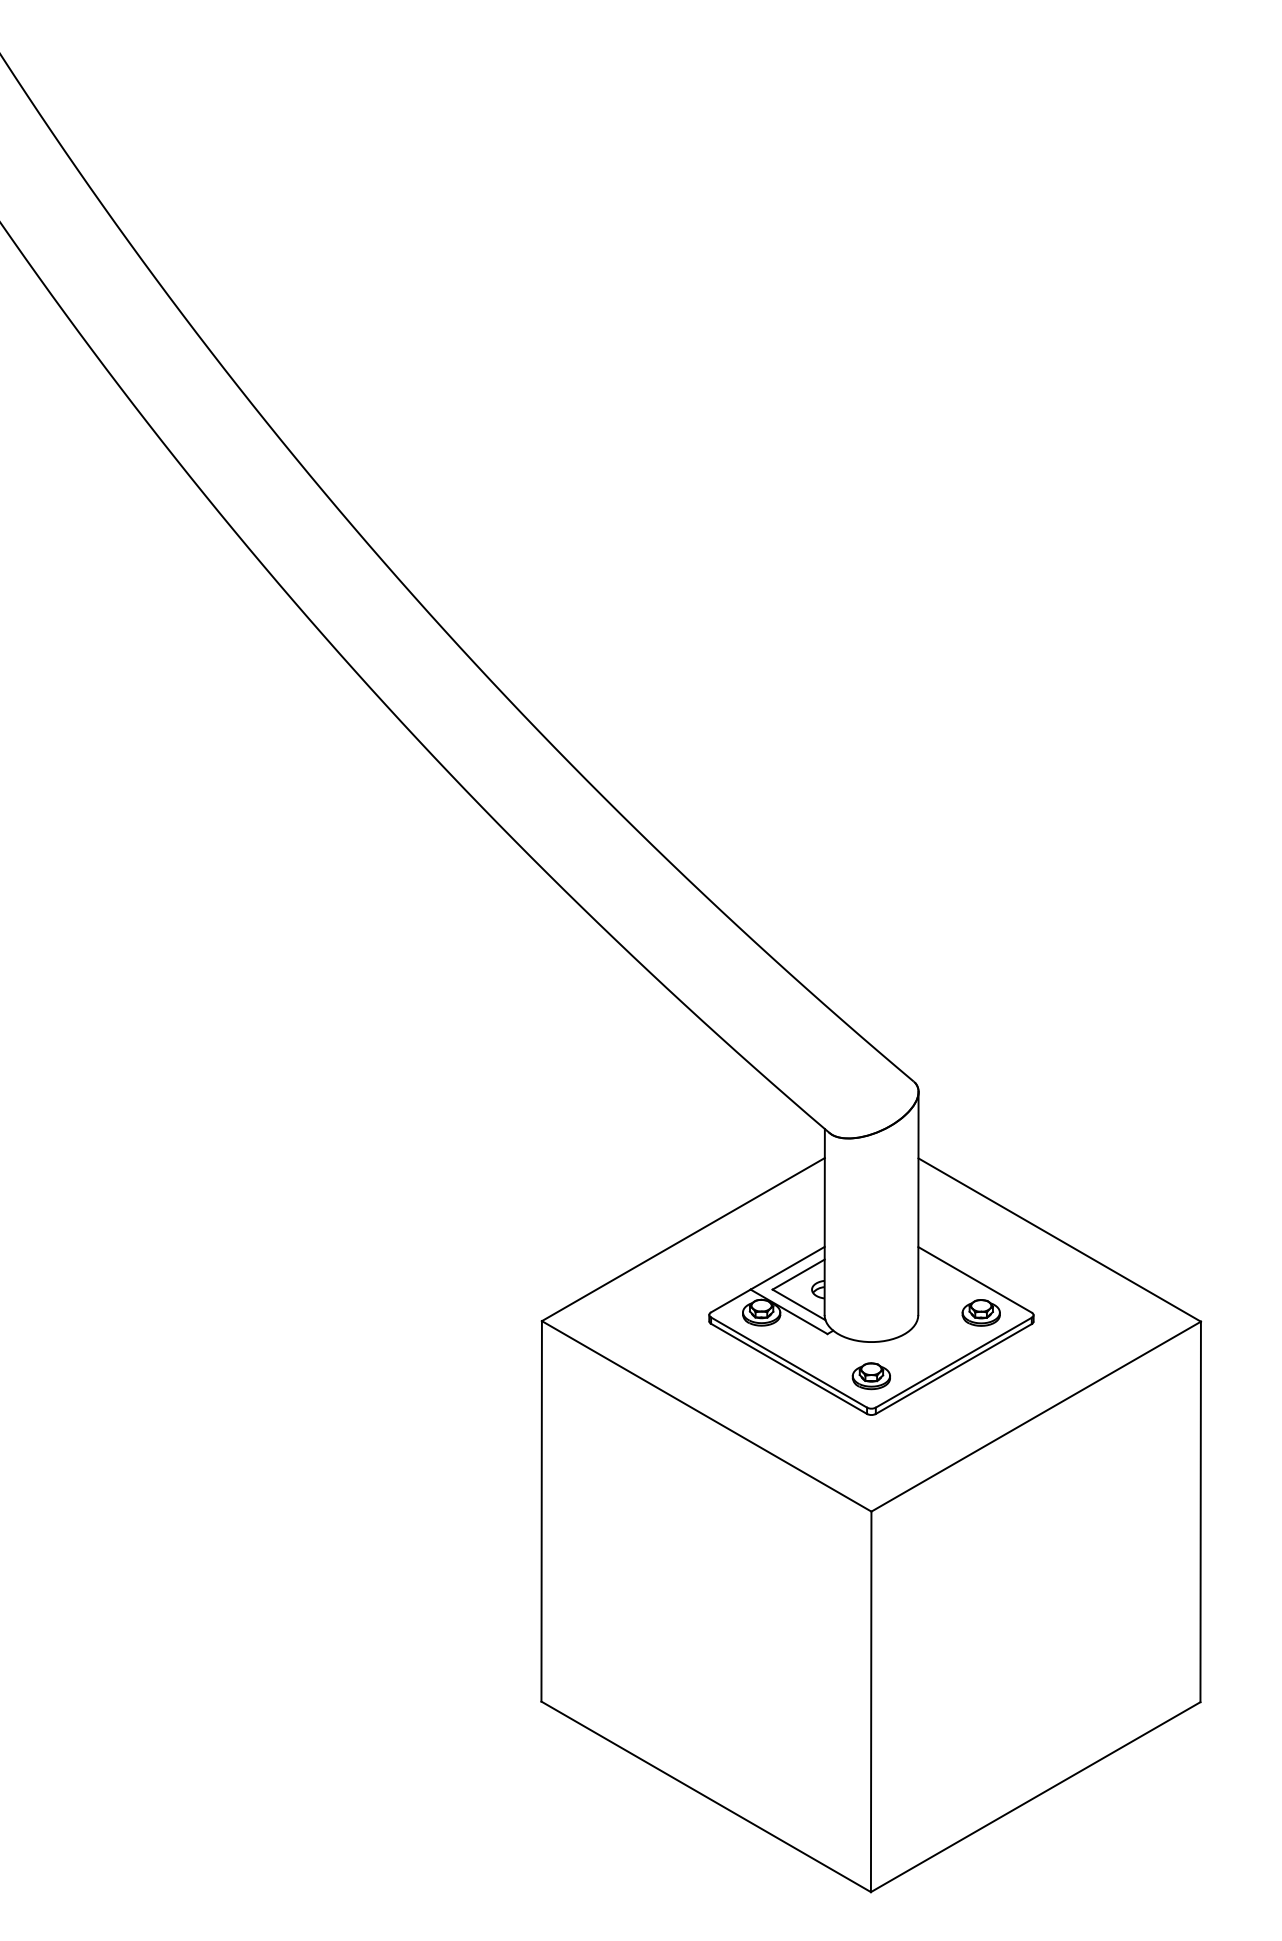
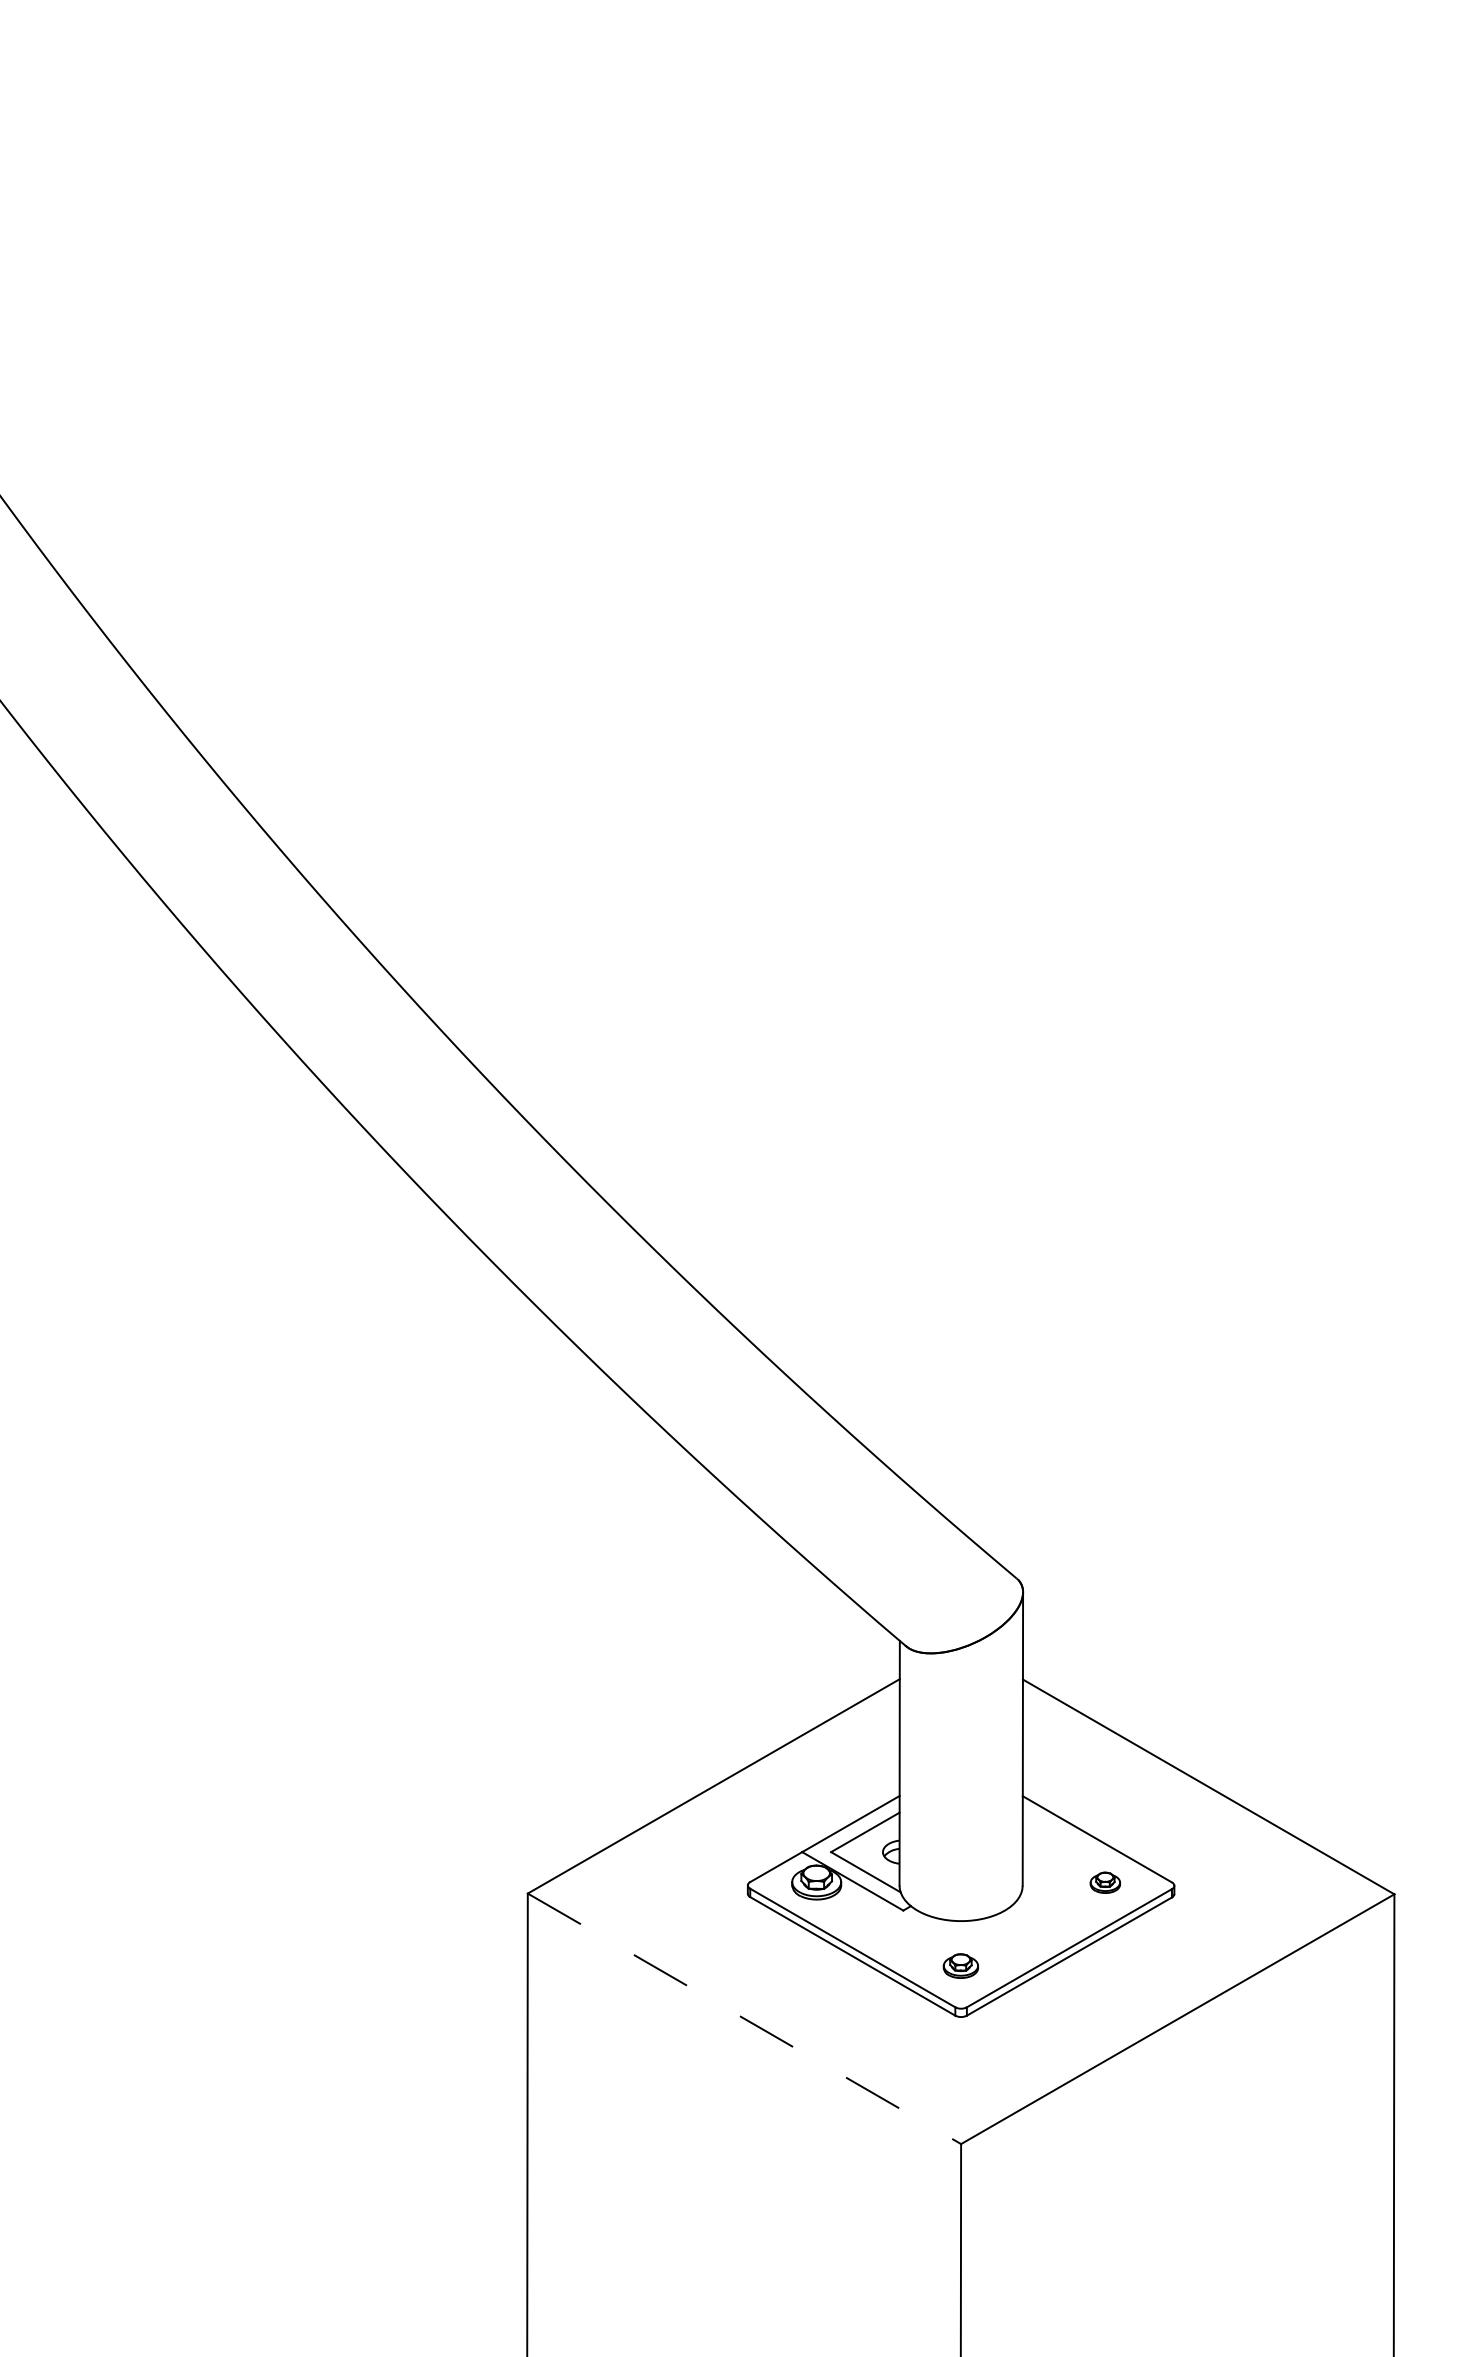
part: (980, 1312) -> (1104, 1882), size x0.6
part: (870, 1376) -> (959, 1966), size x0.7
line: (707, 1416) -> (745, 2018), solid -> dashed

